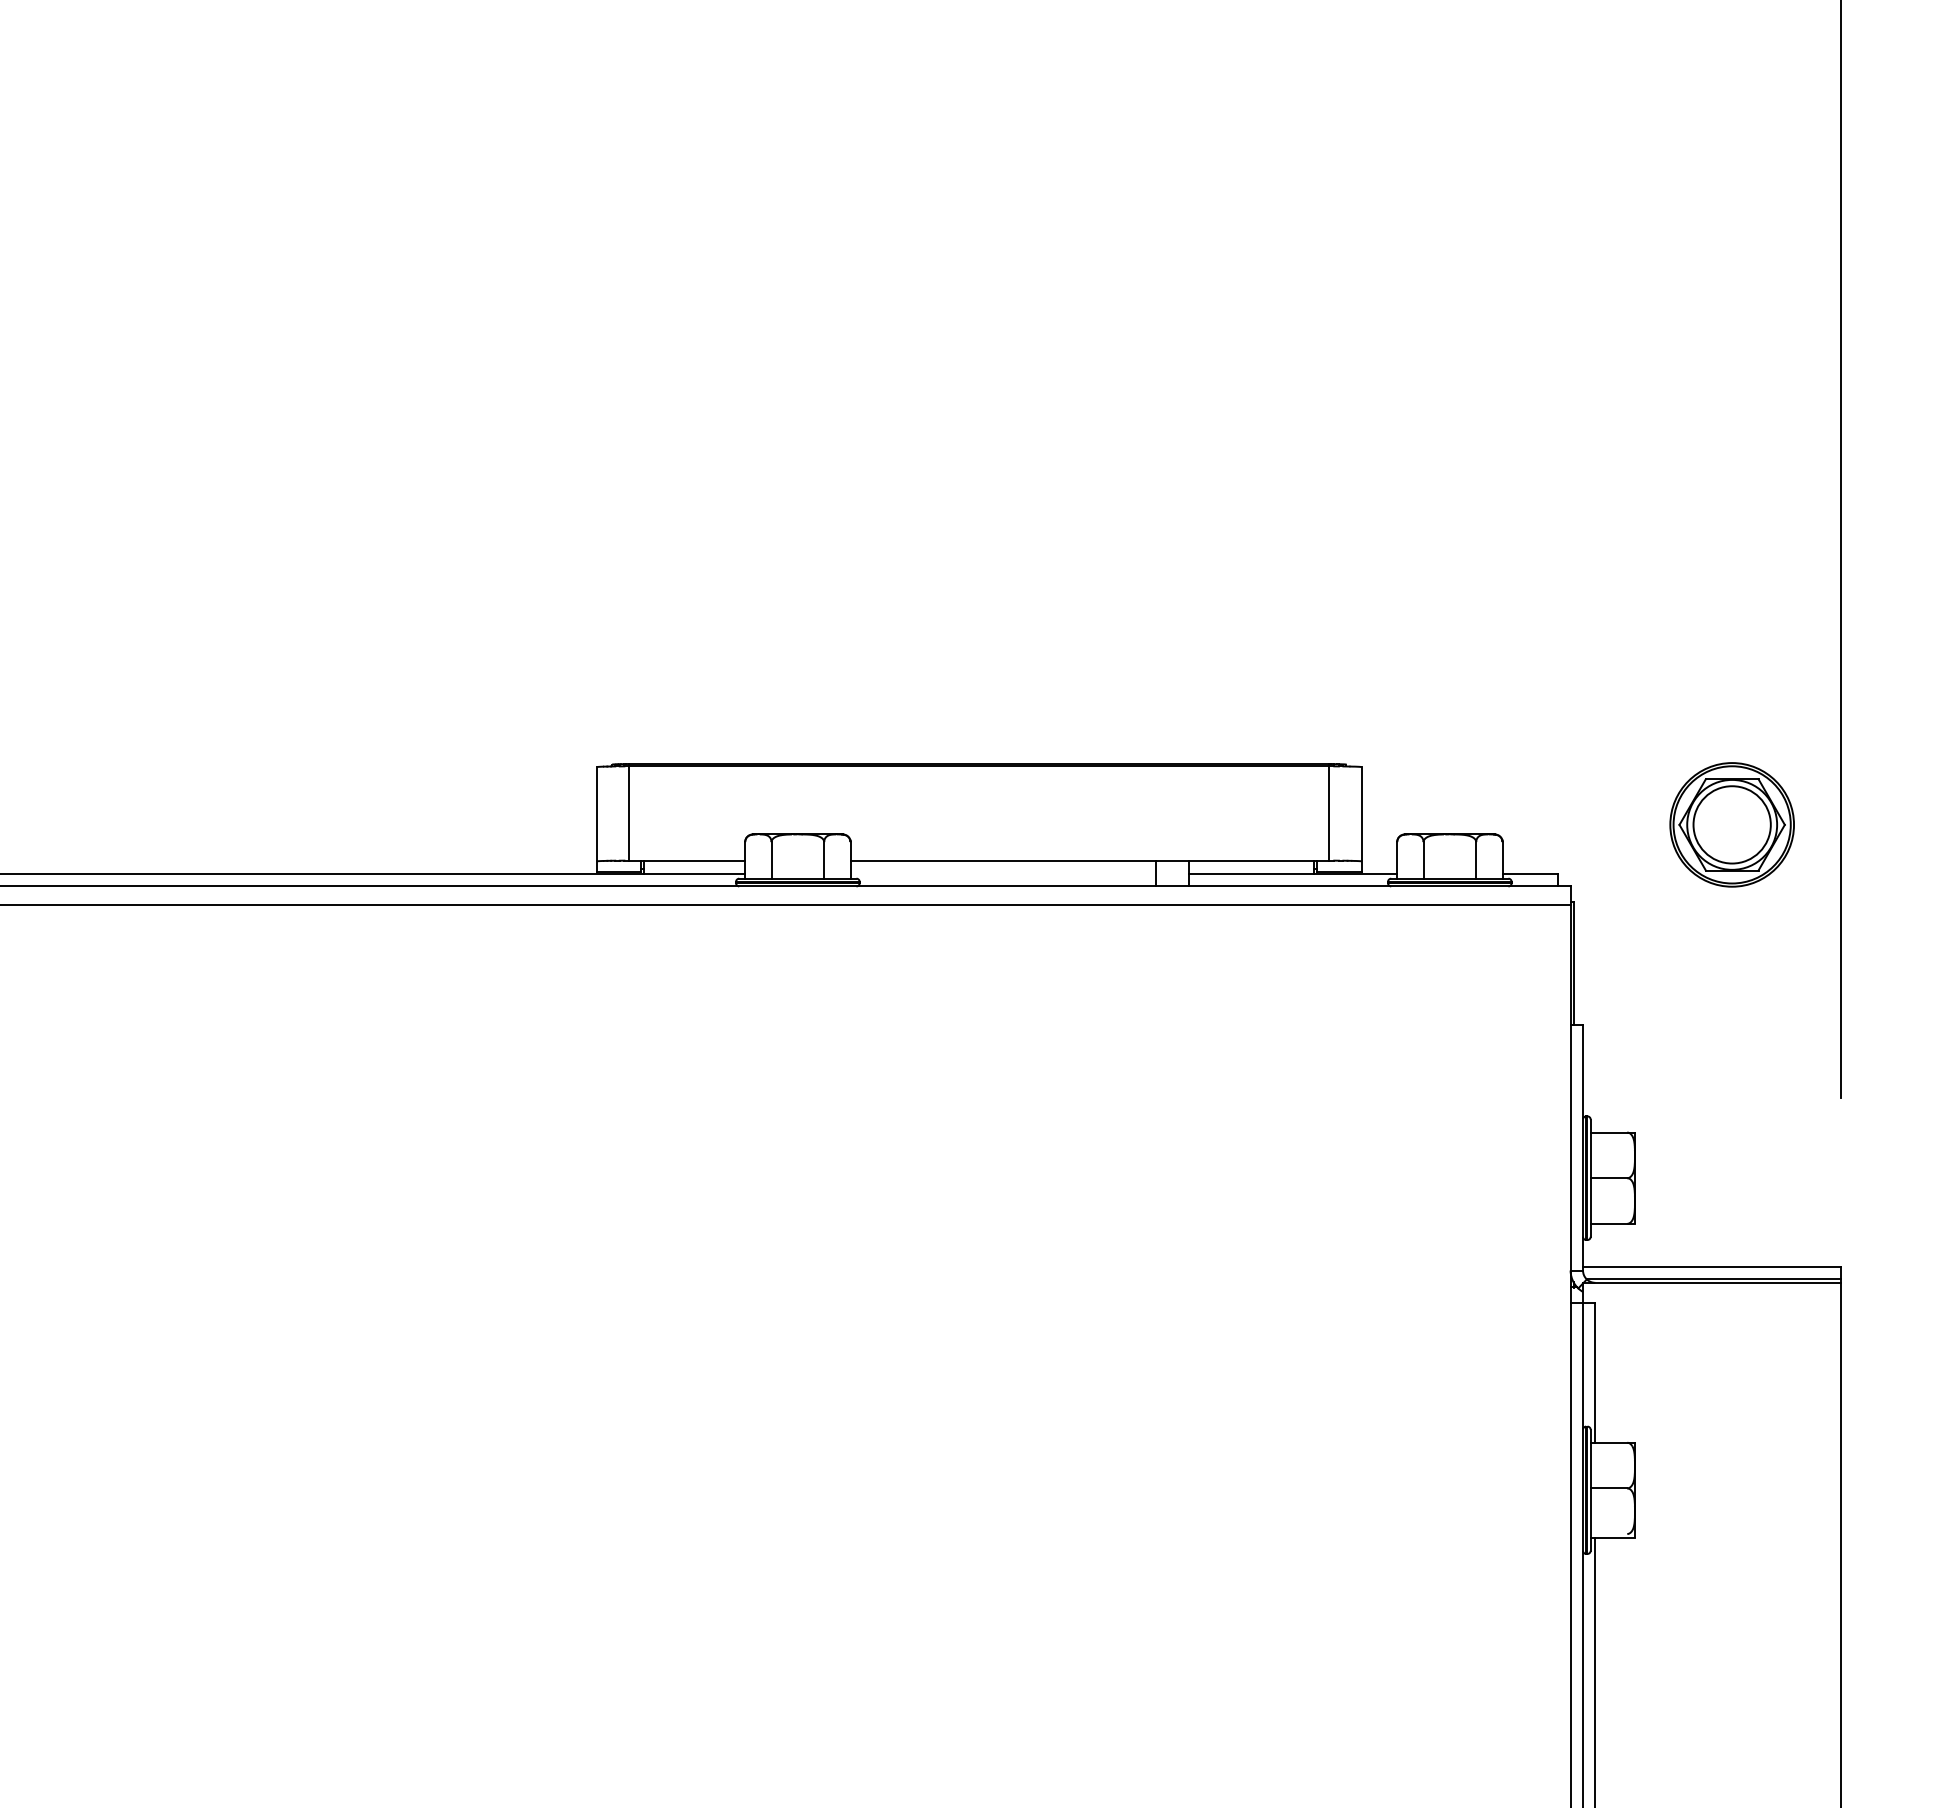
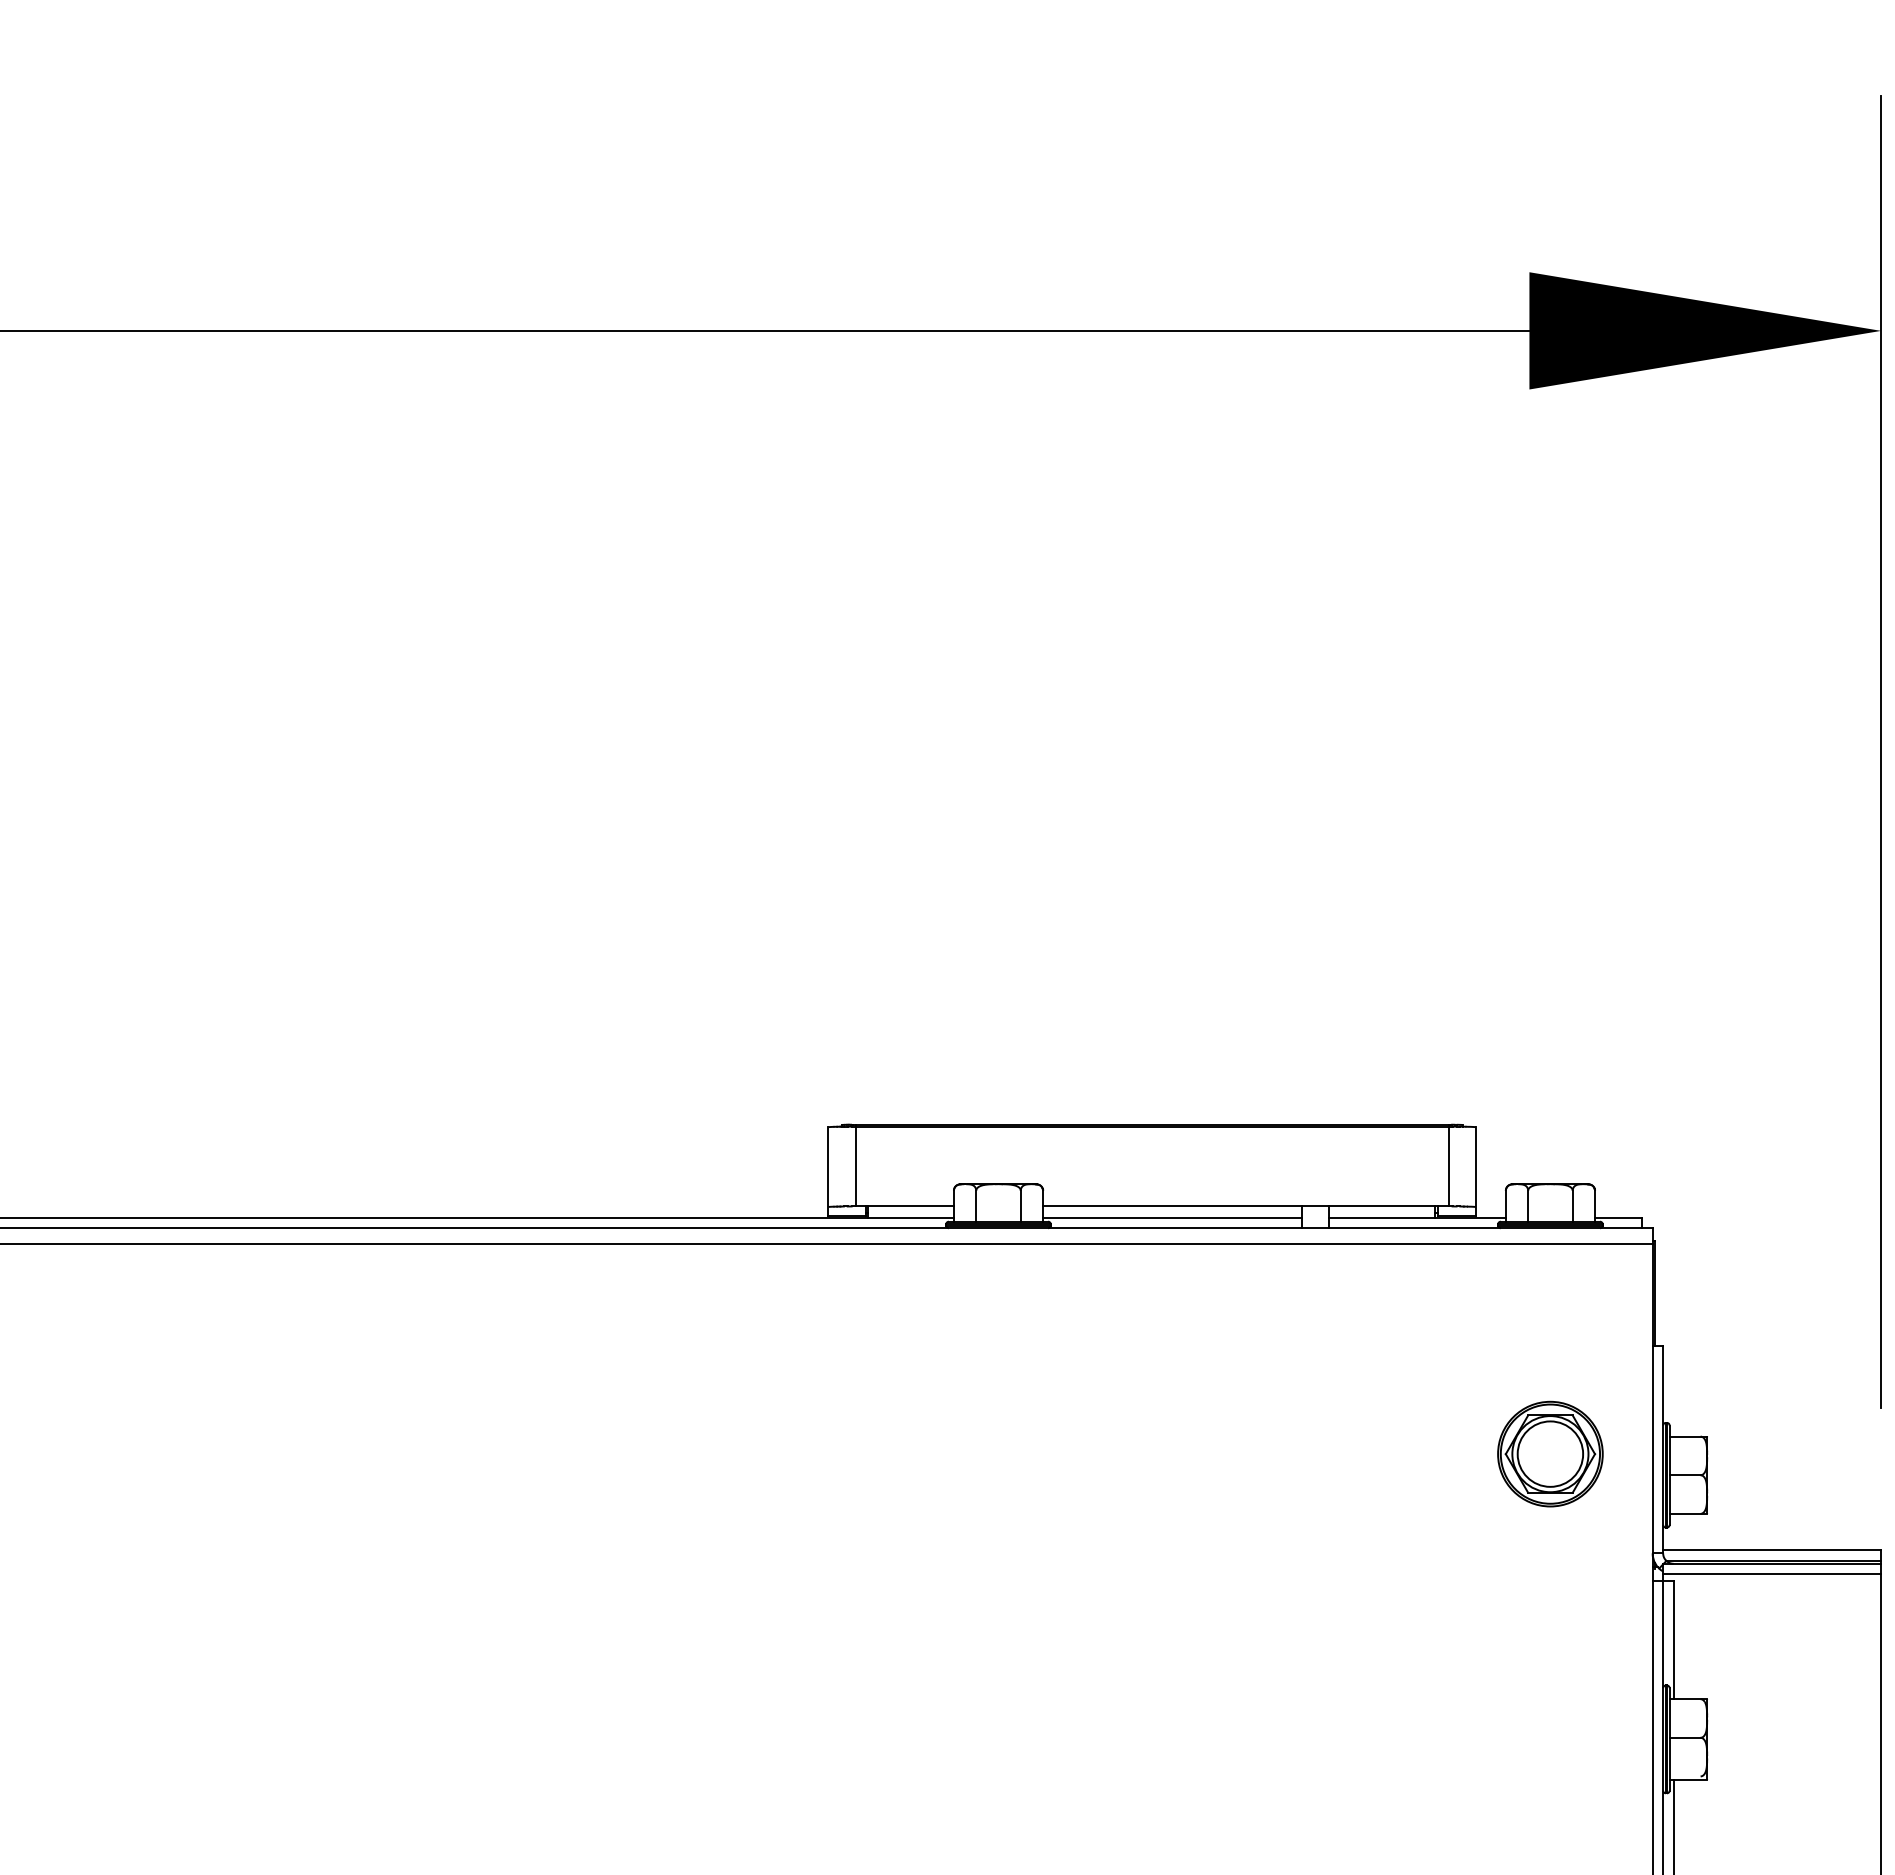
part: (1732, 824) -> (1550, 1453), moved
line: (1003, 873) -> (1172, 1217), added
line: (1712, 1295) -> (1772, 1574), added

